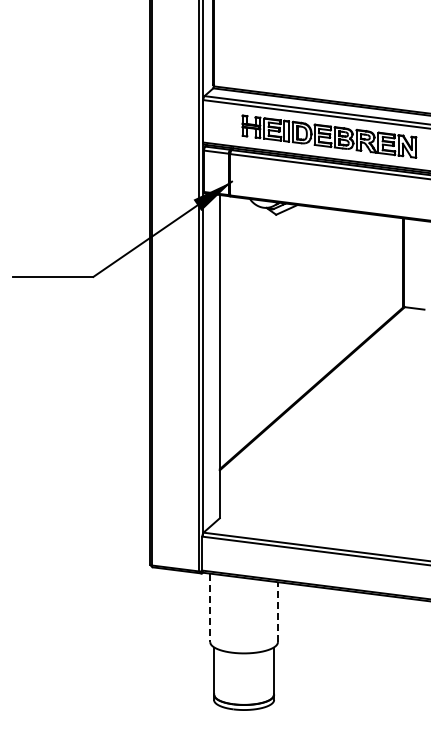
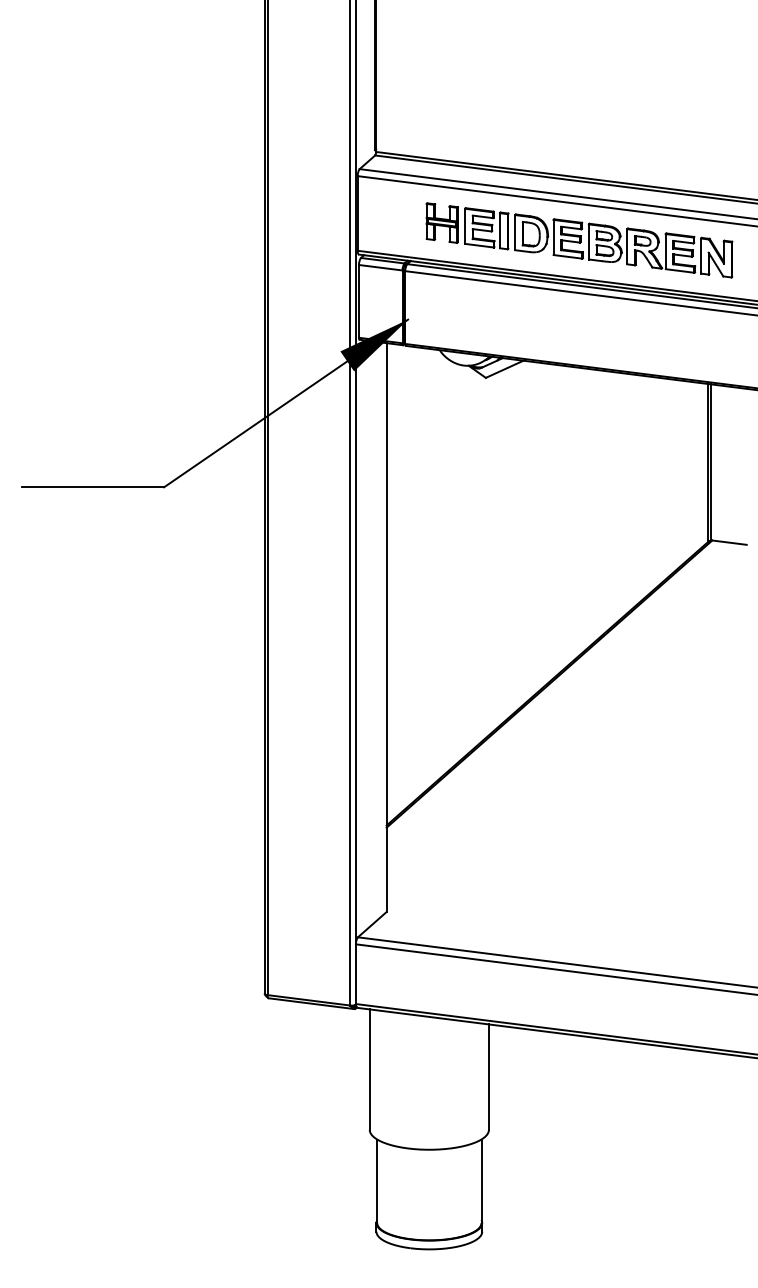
line: (210, 608) -> (370, 1070), dashed -> solid
line: (277, 612) -> (488, 1077), dashed -> solid

